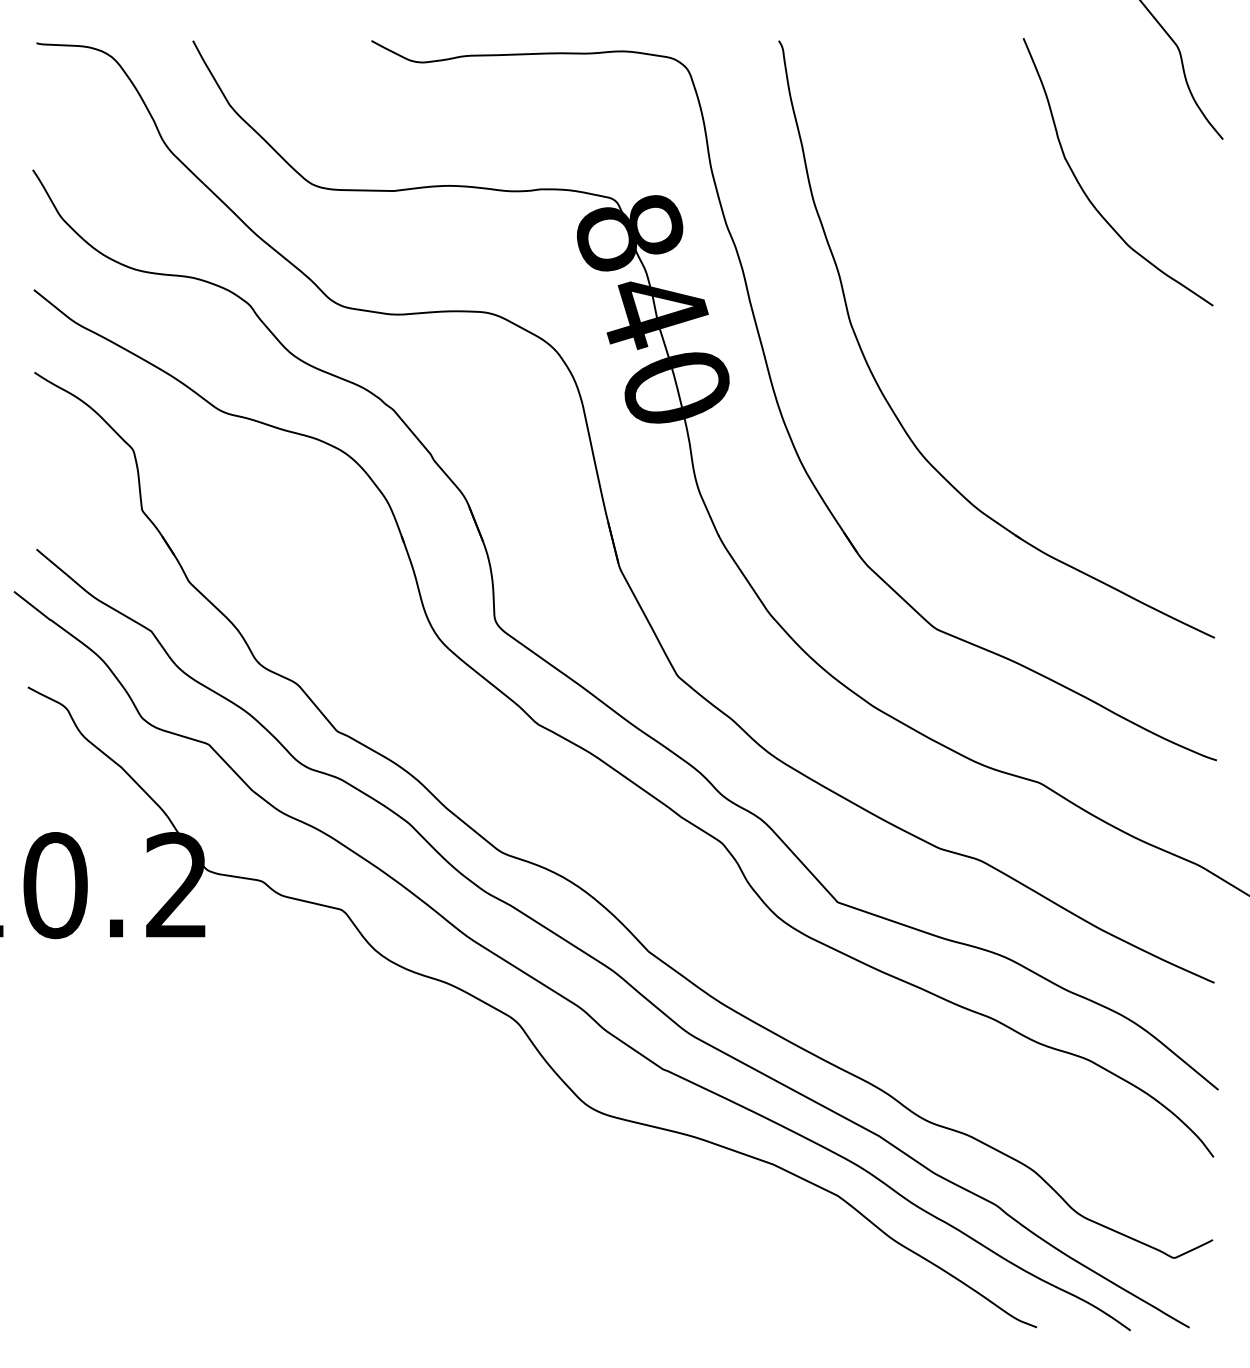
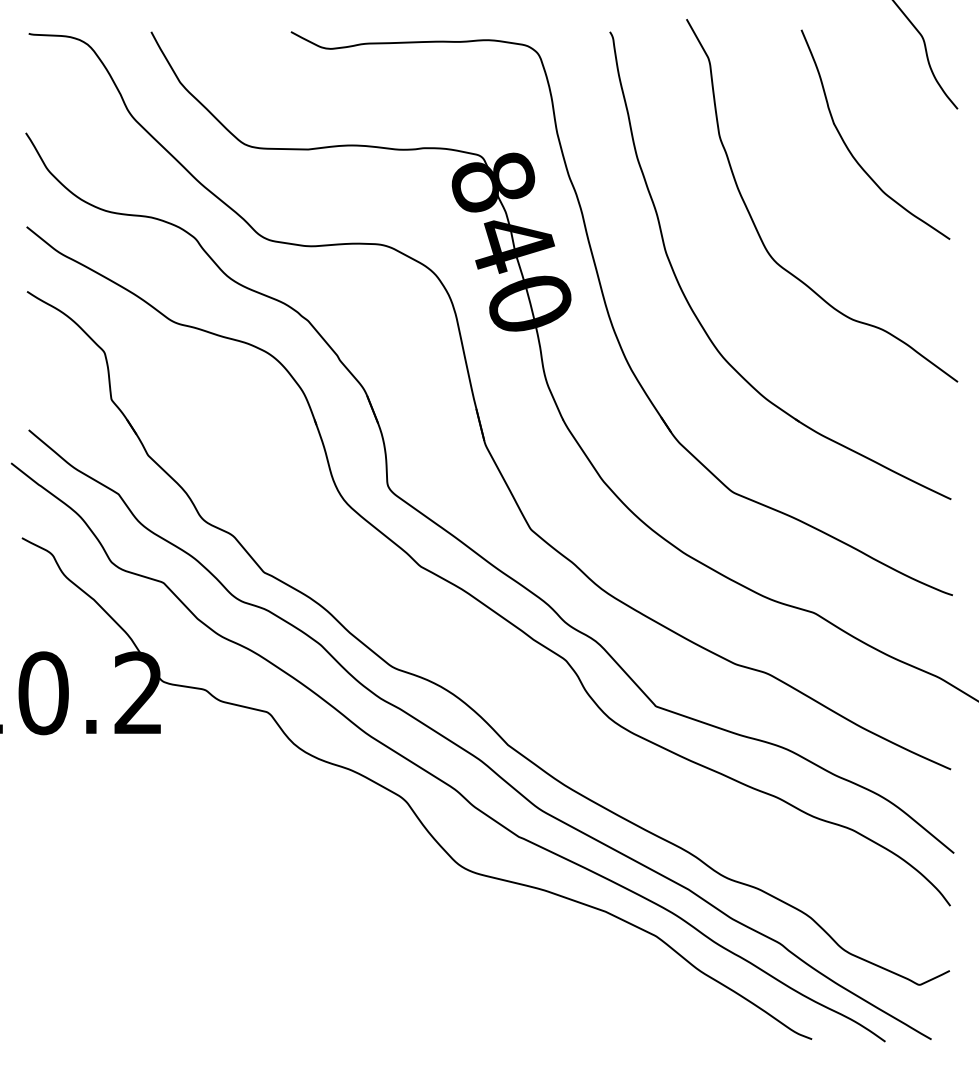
curve: (967, 291) -> (757, 228), added

